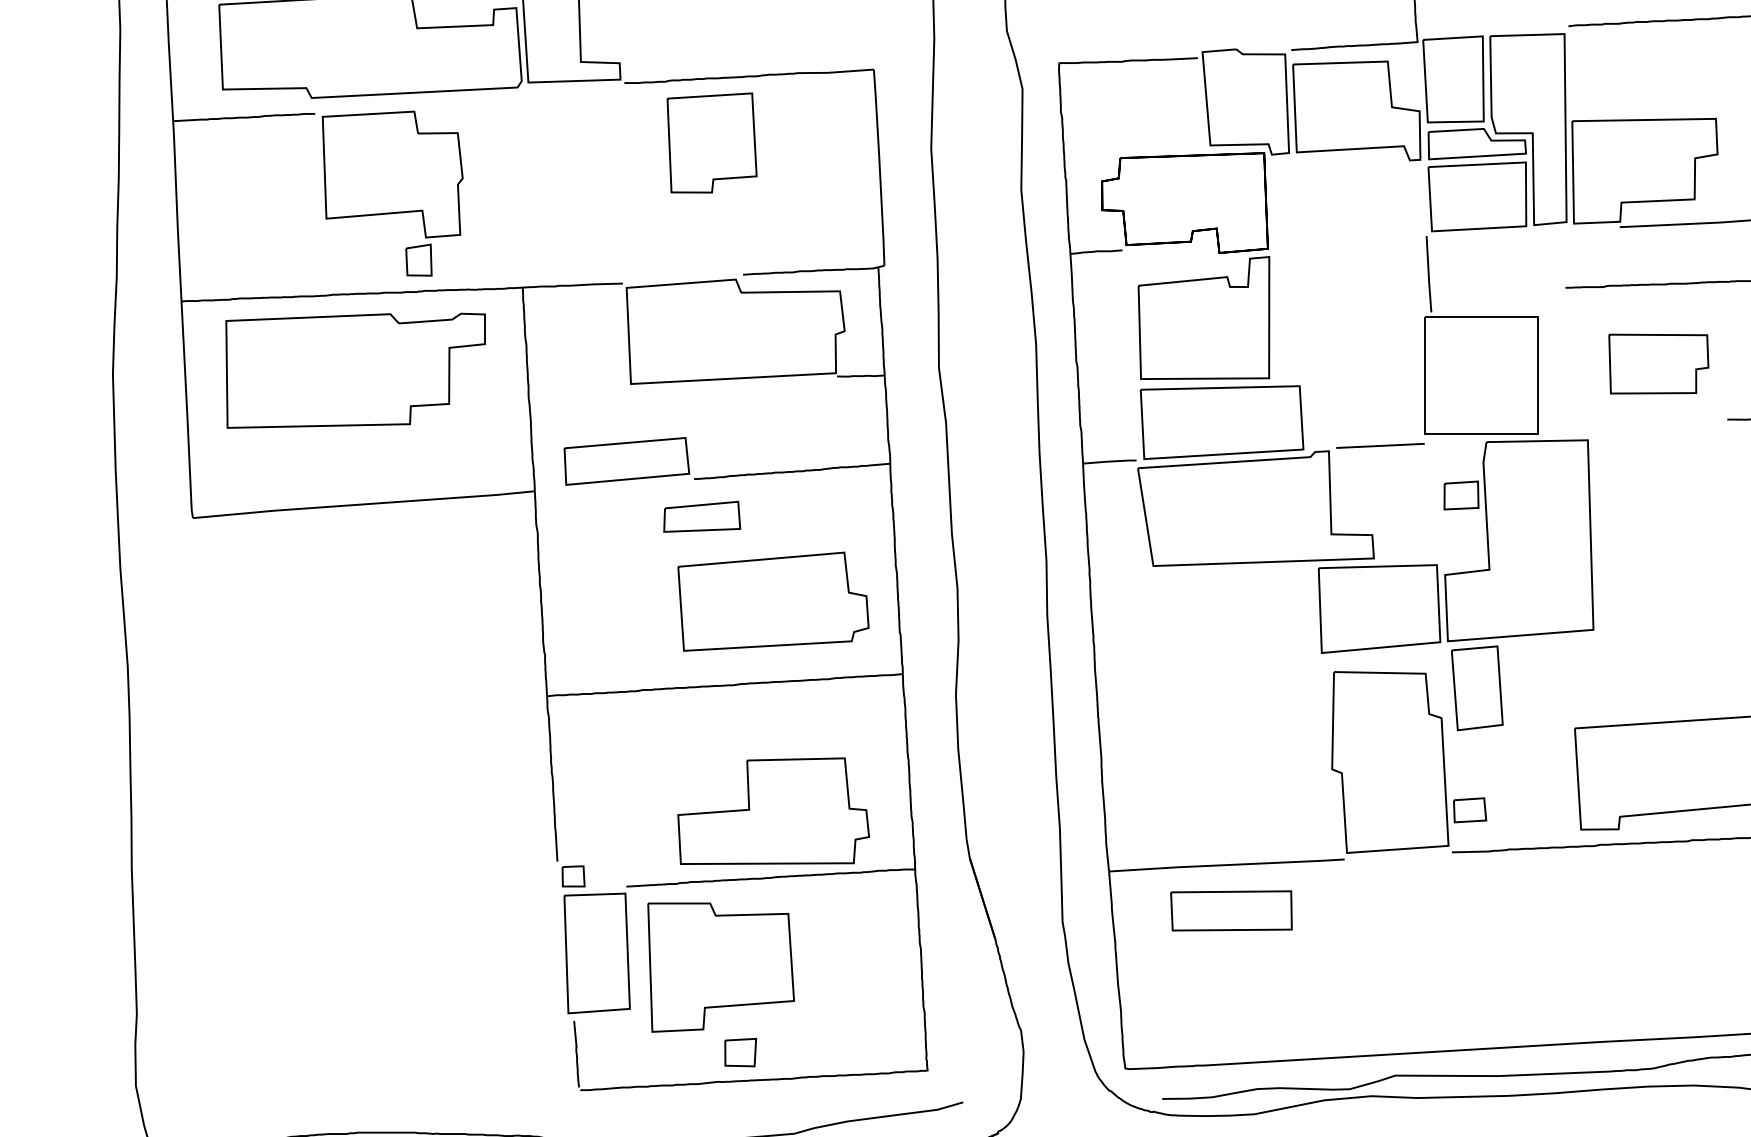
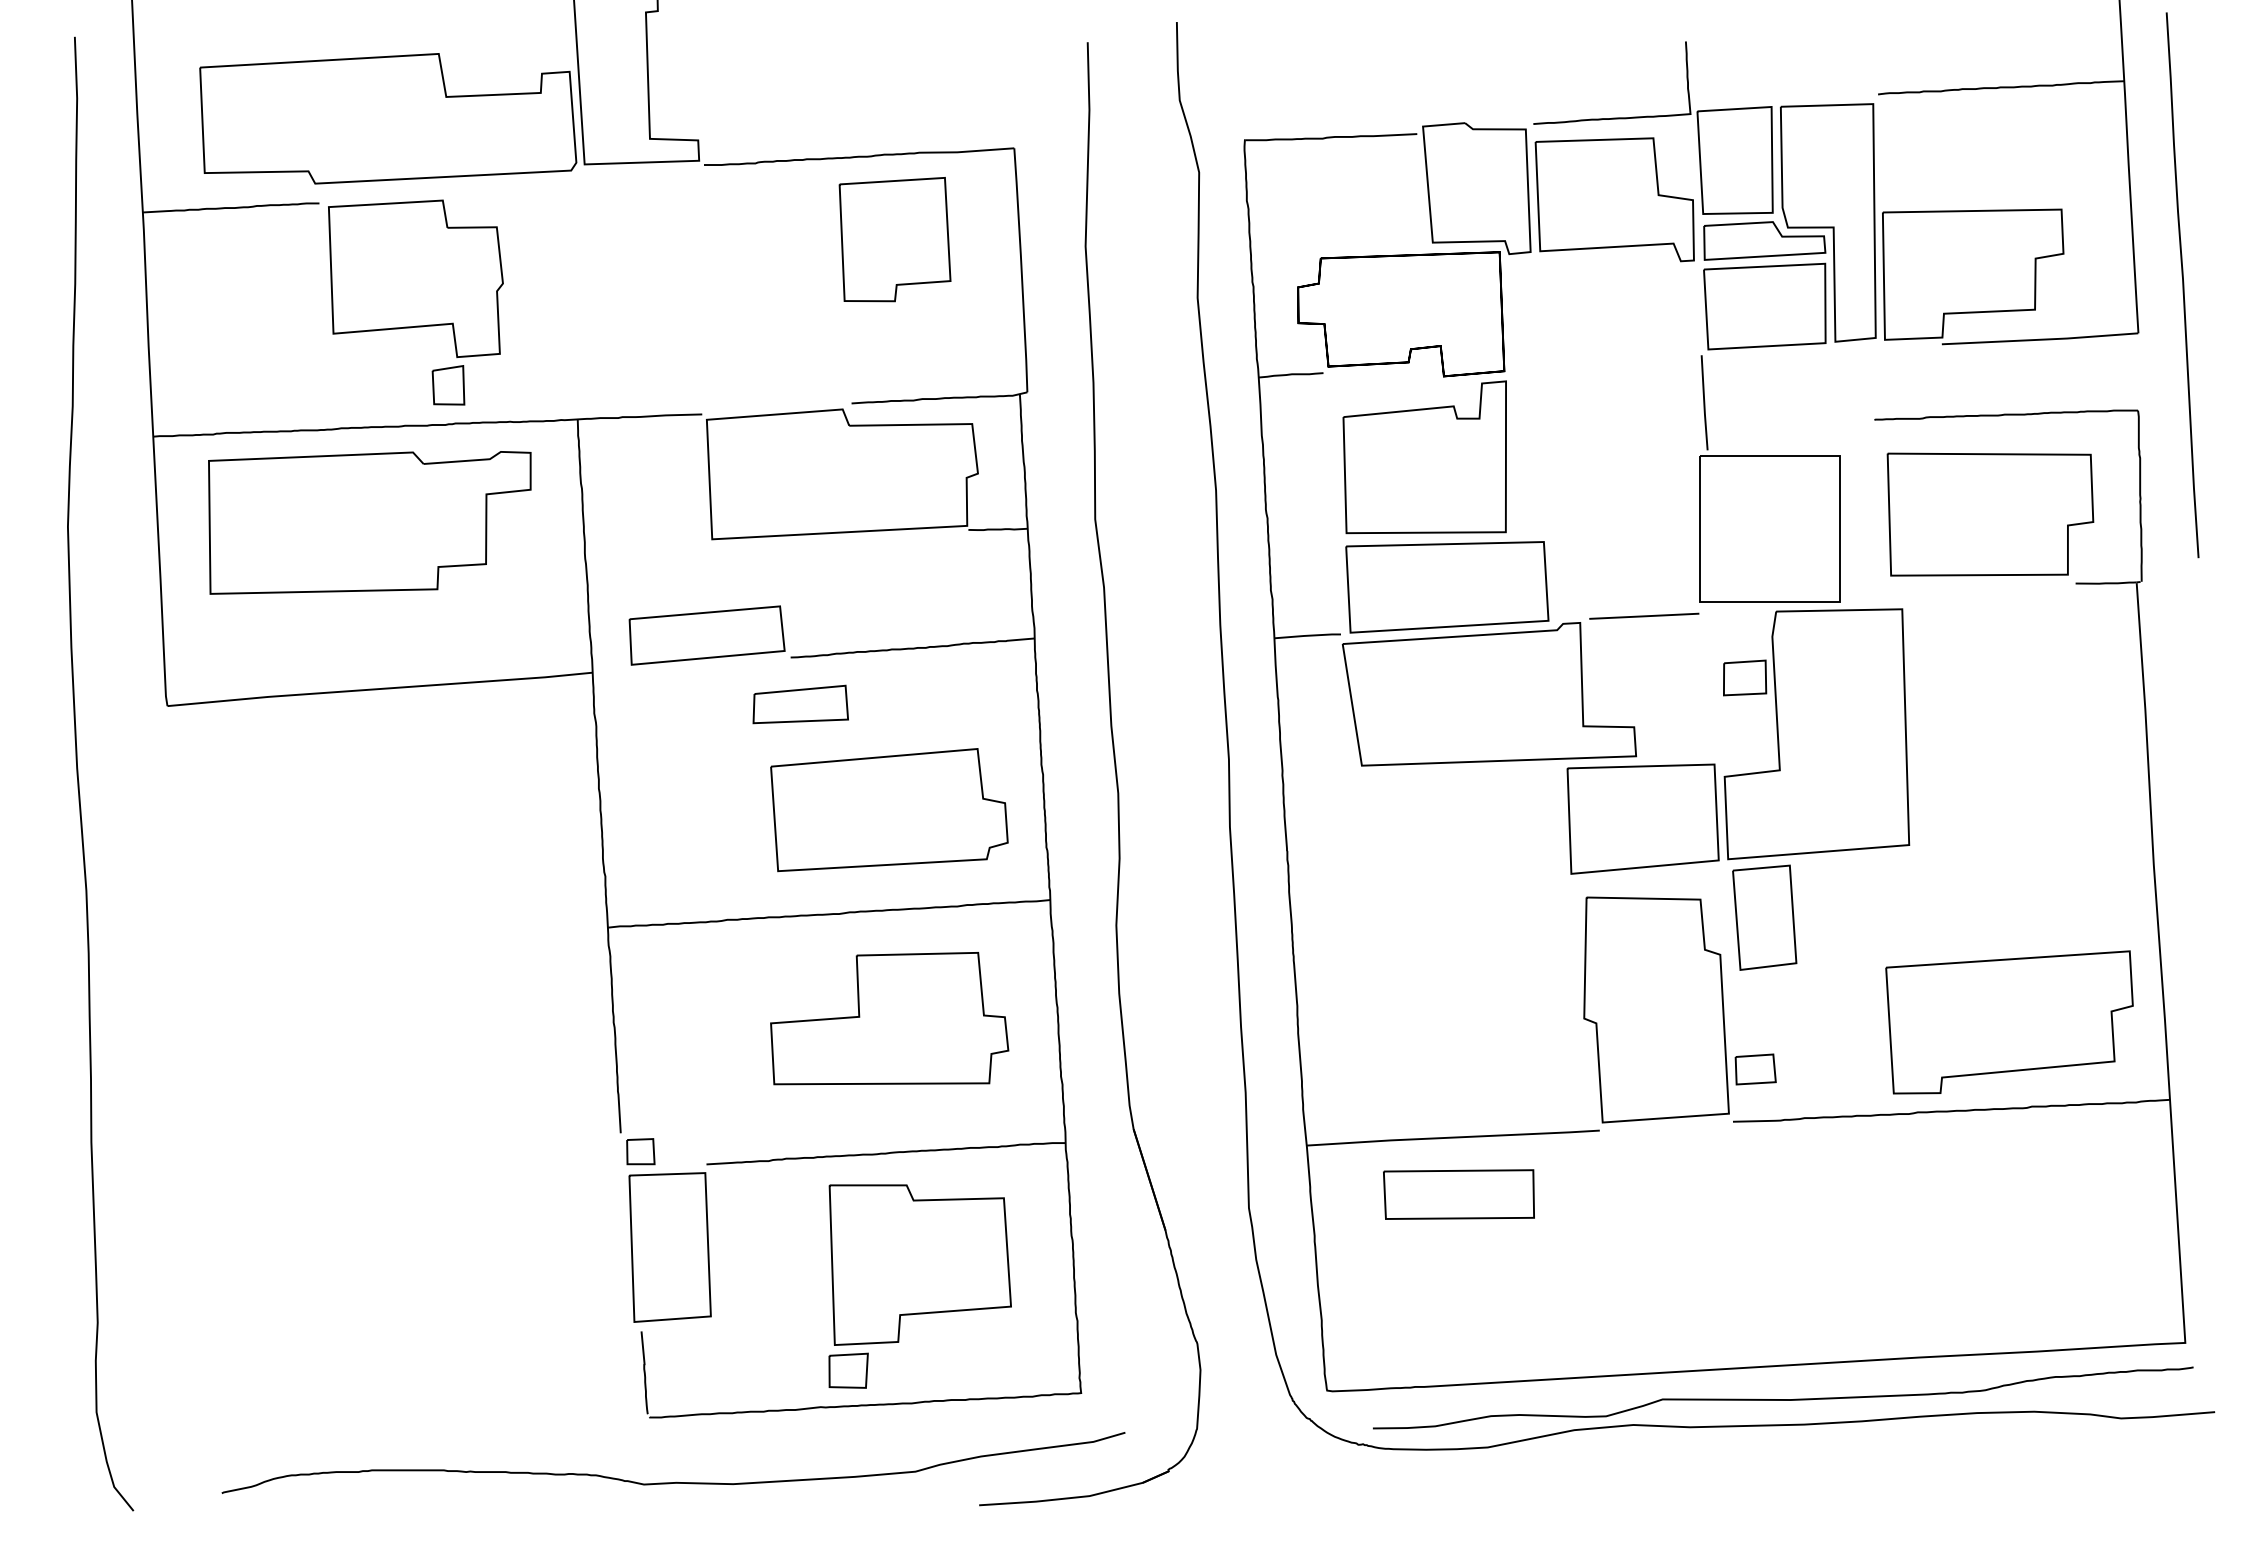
part: (711, 142) -> (894, 239), moved
part: (1658, 364) -> (1990, 514), size x1.67
part: (773, 811) -> (889, 1018), moved
part: (720, 967) -> (919, 1264), moved

